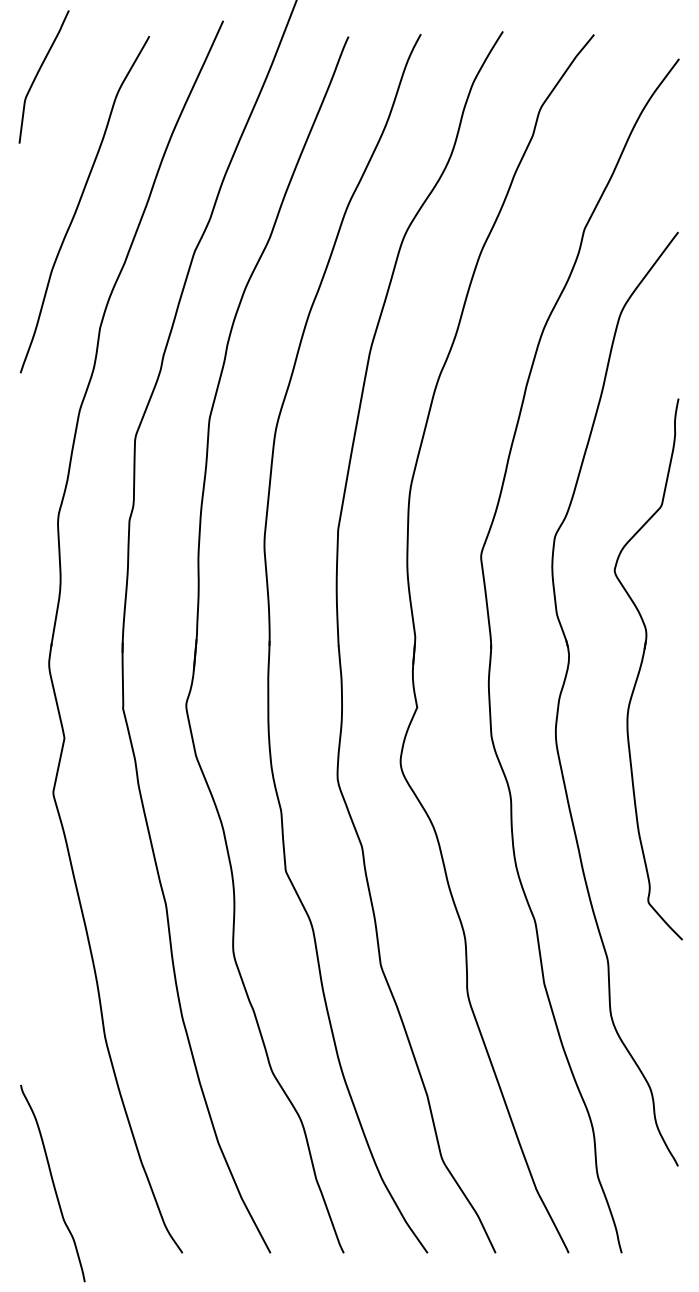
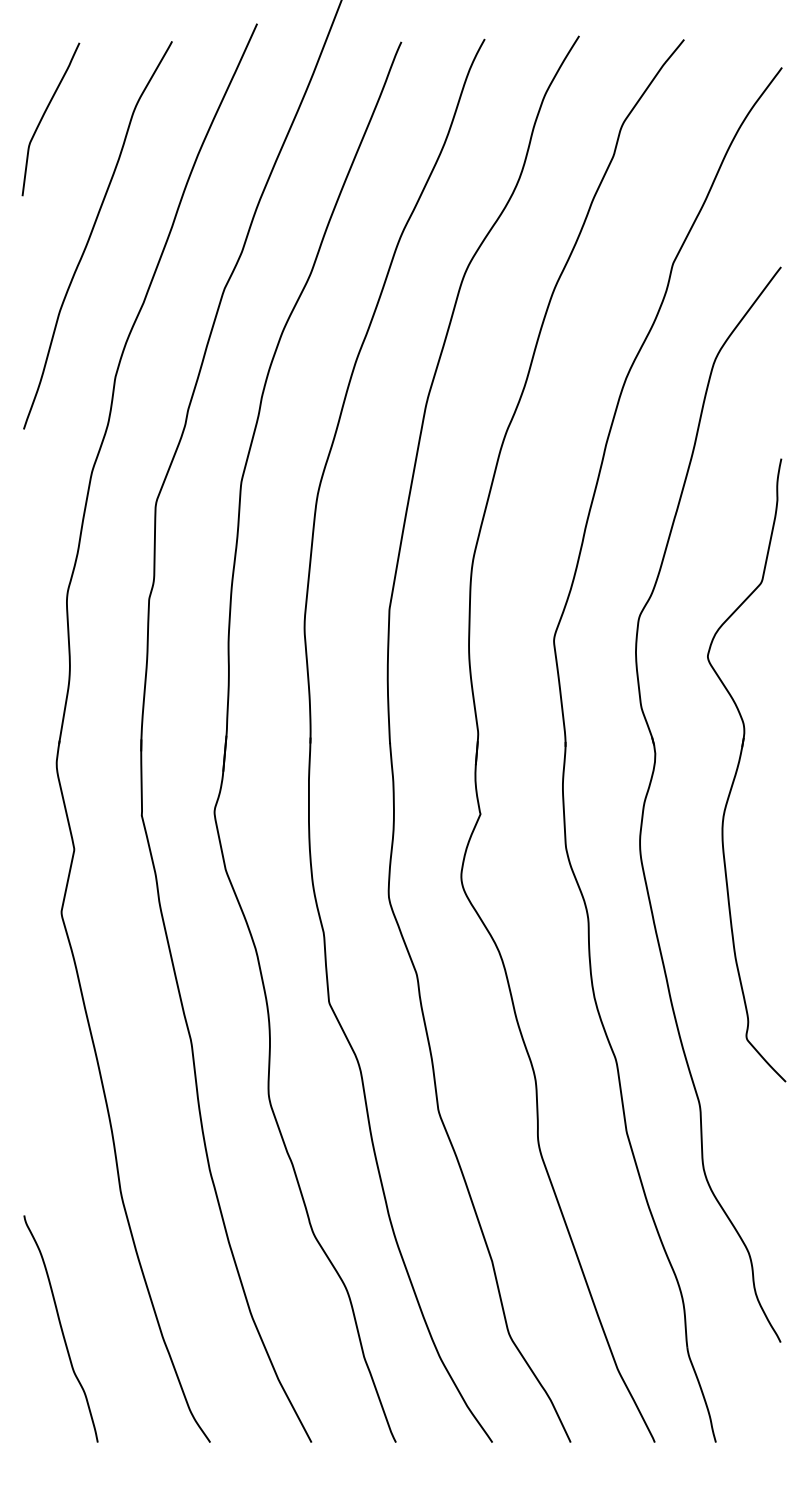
curve: (38, 74) -> (44, 116), moved
curve: (52, 1183) -> (60, 1328), moved

